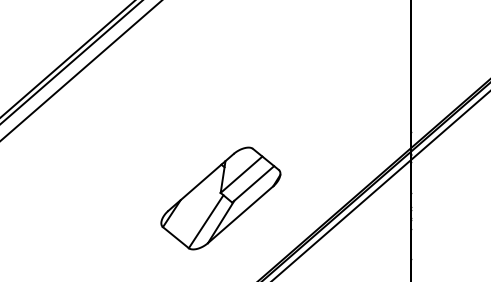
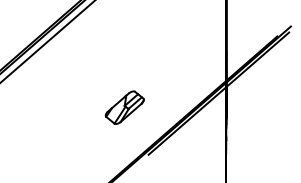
part: (220, 197) -> (124, 107), size x0.6

